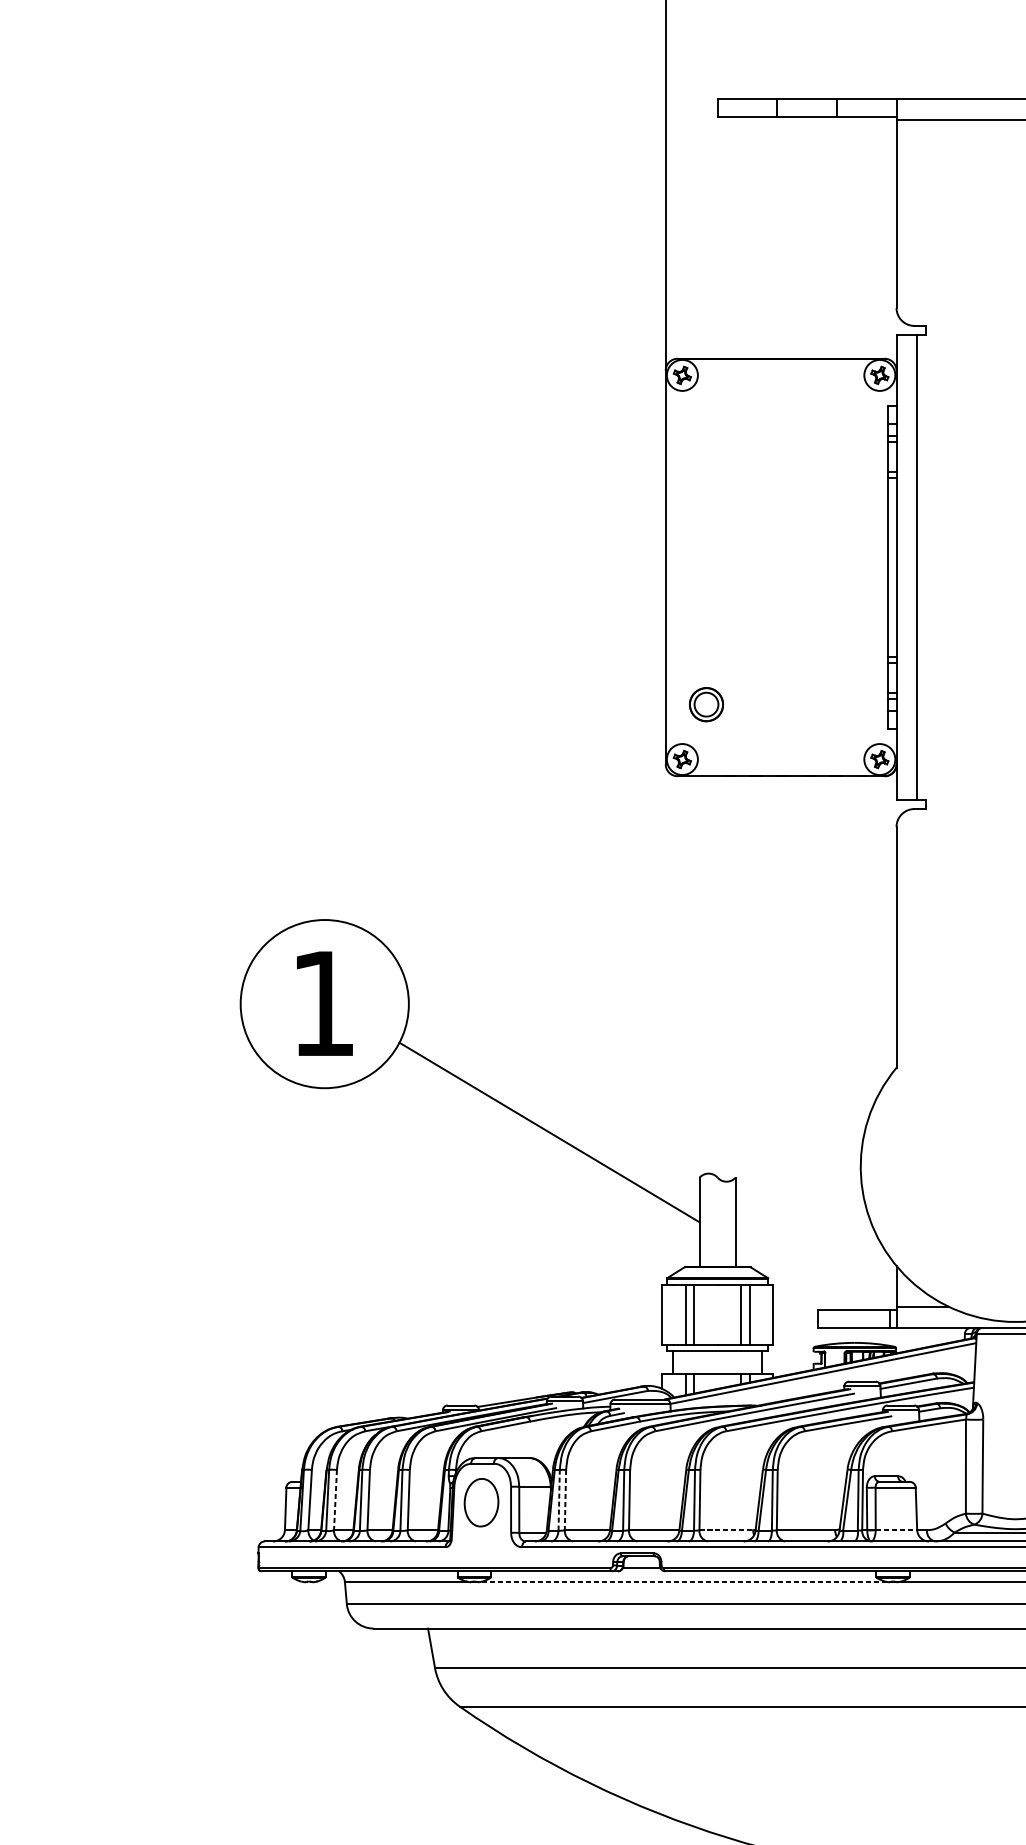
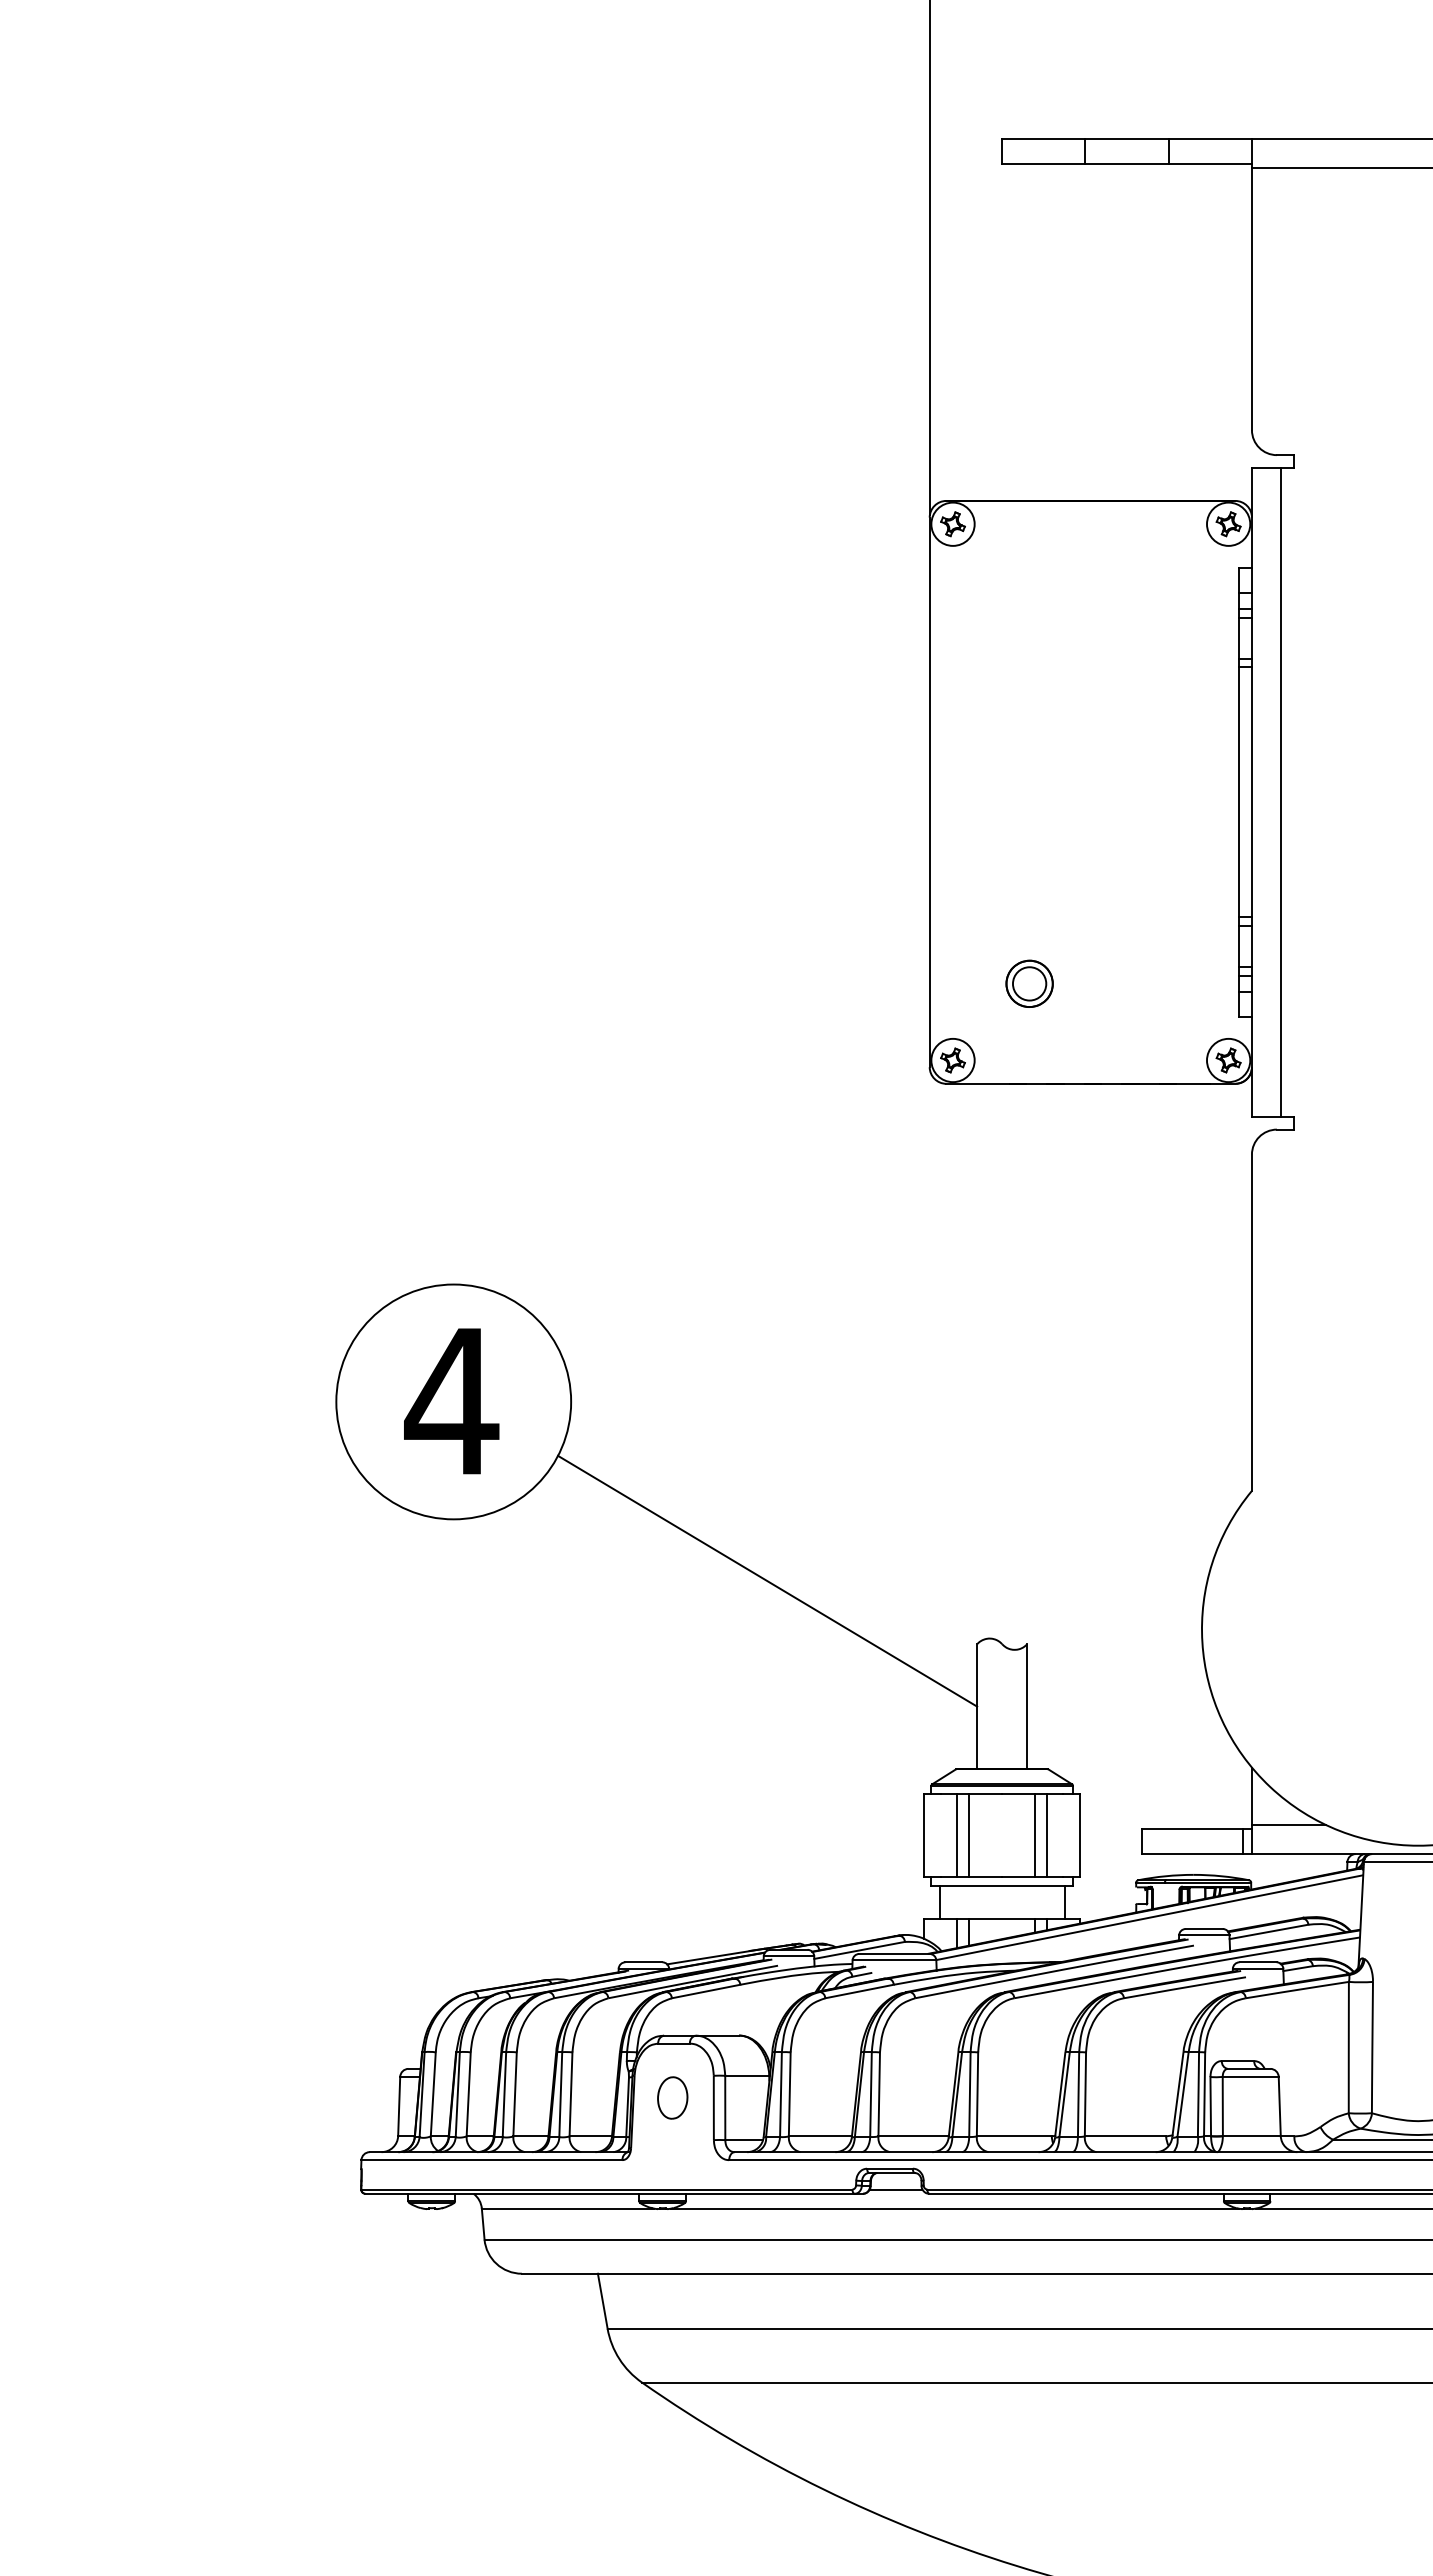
part: (706, 704) -> (1029, 983), moved
text: (323, 1003) -> (451, 1401), 1 -> 4
line: (558, 1499) -> (780, 2093), dashed -> solid
line: (335, 1500) -> (468, 2094), dashed -> solid
line: (565, 1500) -> (789, 2094), dashed -> solid
part: (481, 1502) -> (672, 2097), size x0.62
line: (726, 1530) -> (1014, 2136), dashed -> solid
line: (896, 1530) -> (1251, 2136), dashed -> solid
line: (683, 1581) -> (954, 2208), dashed -> solid

